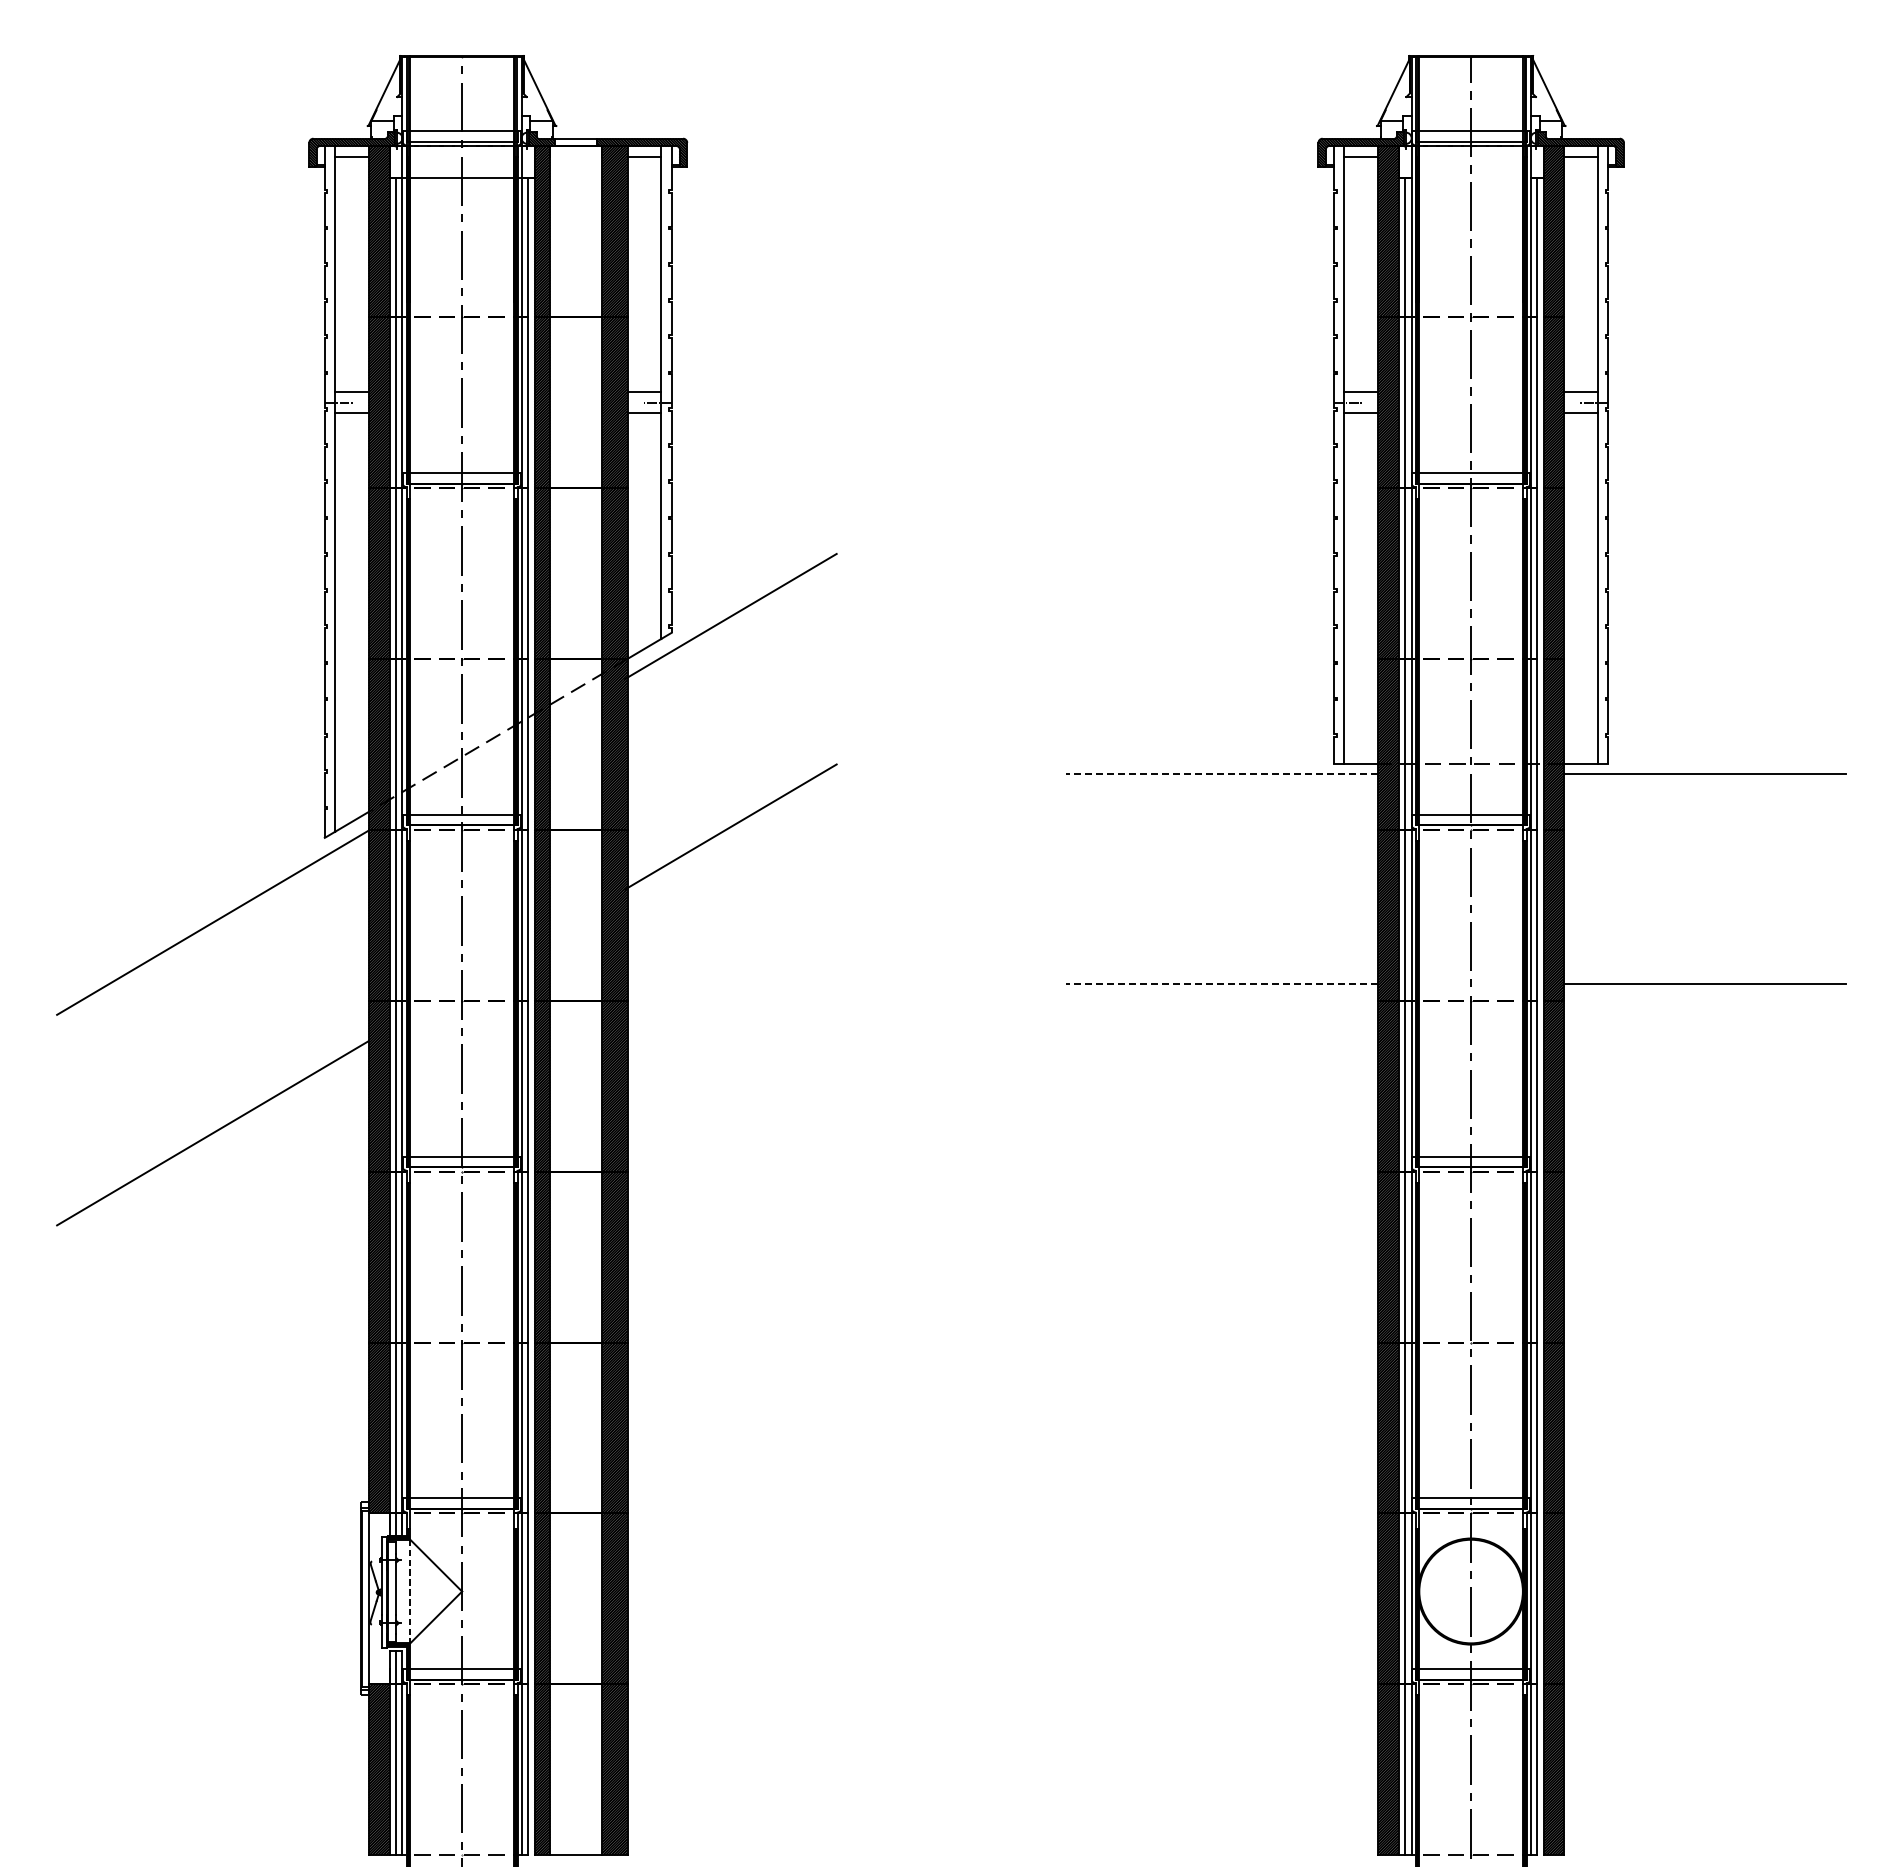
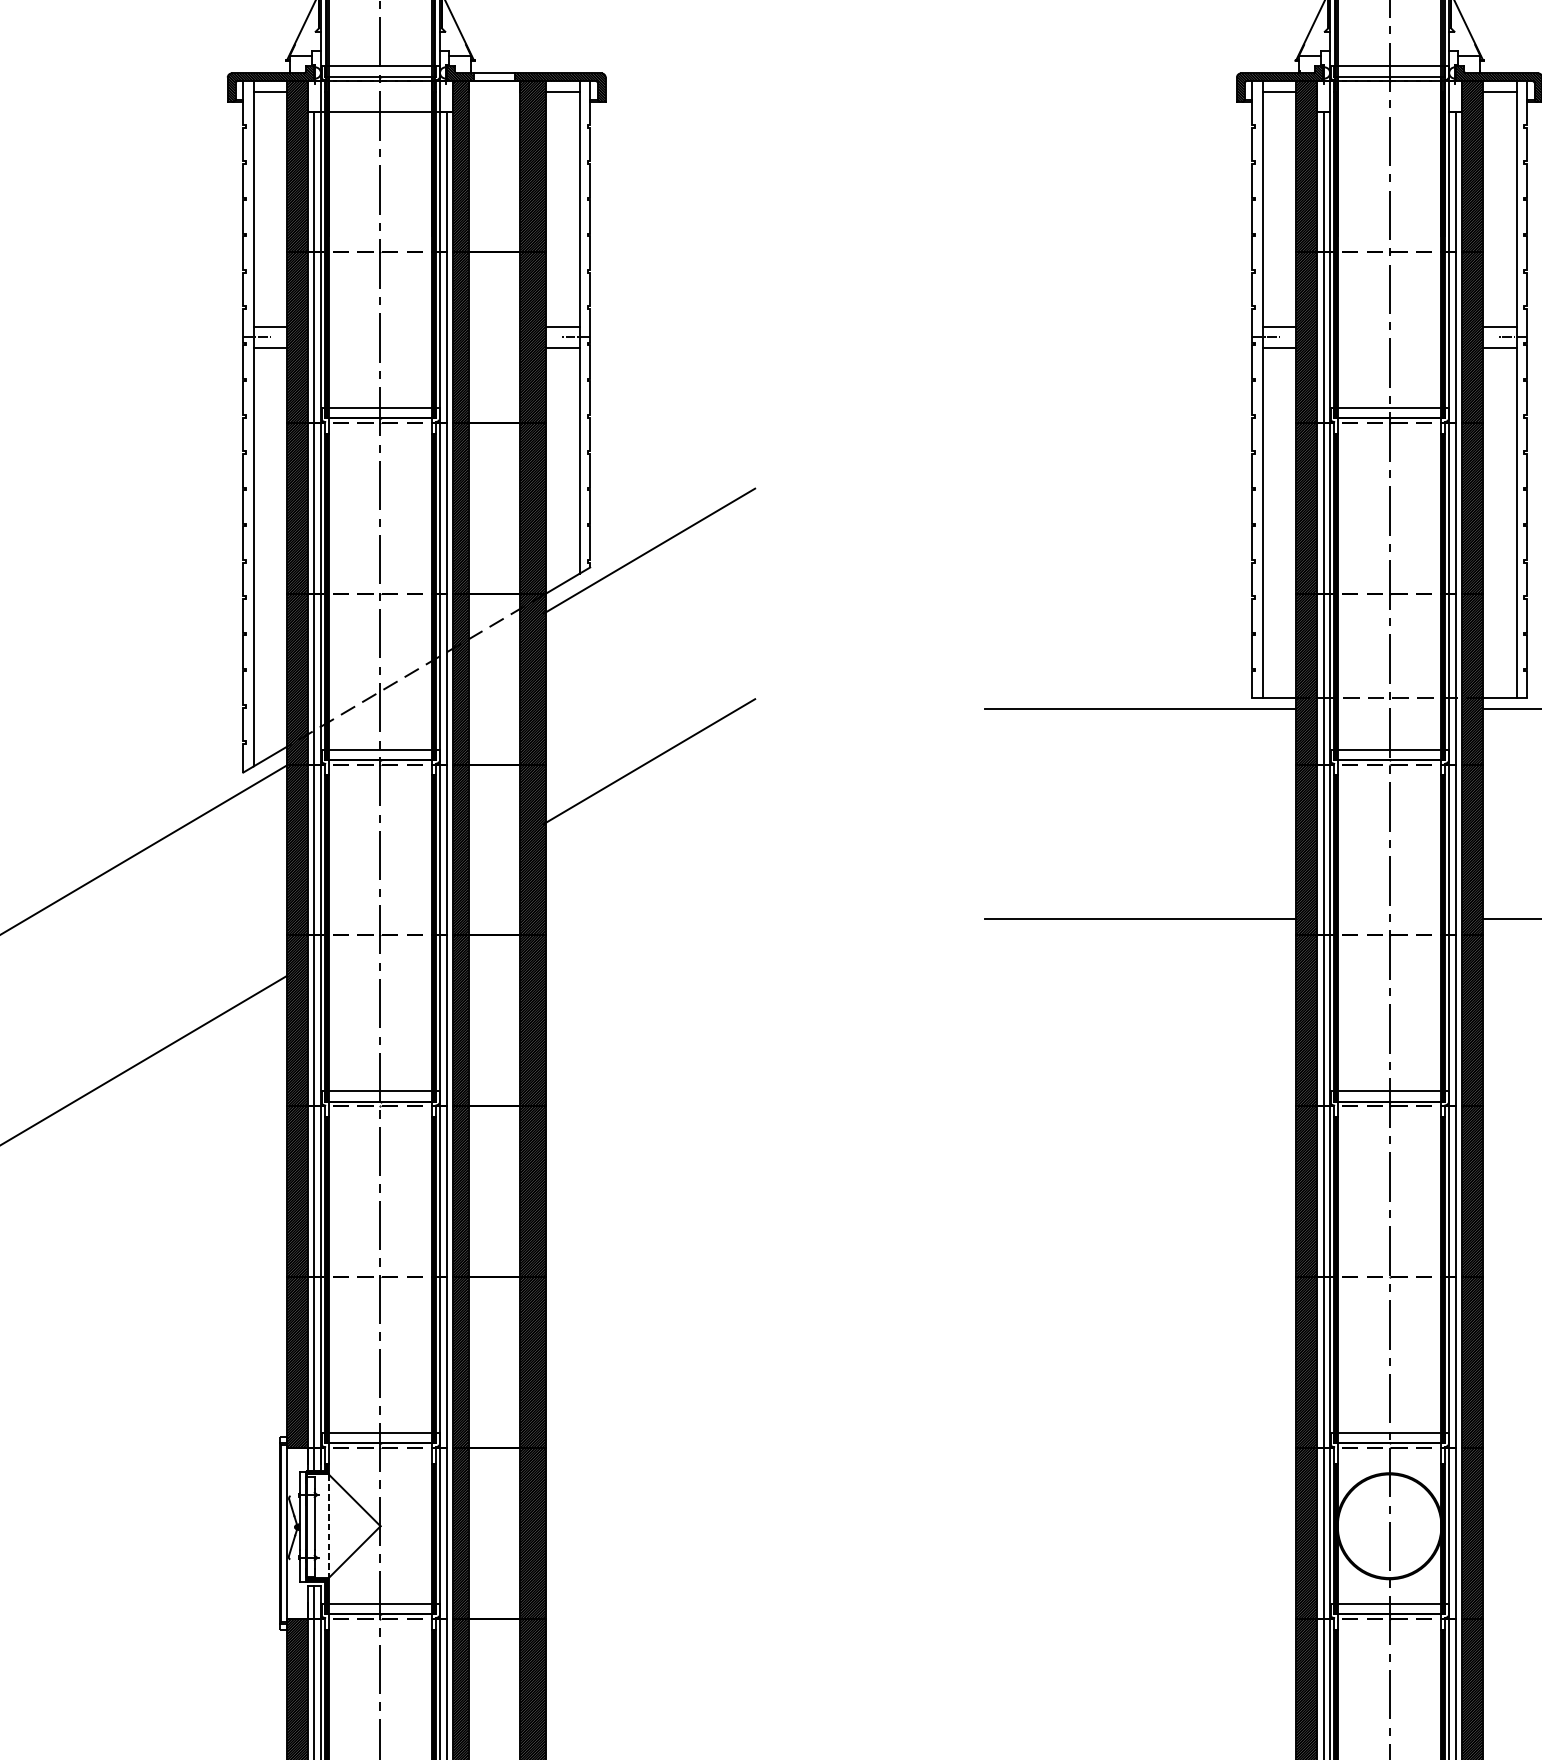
line: (1222, 773) -> (1140, 708), dashed -> solid
line: (1222, 984) -> (1140, 919), dashed -> solid

